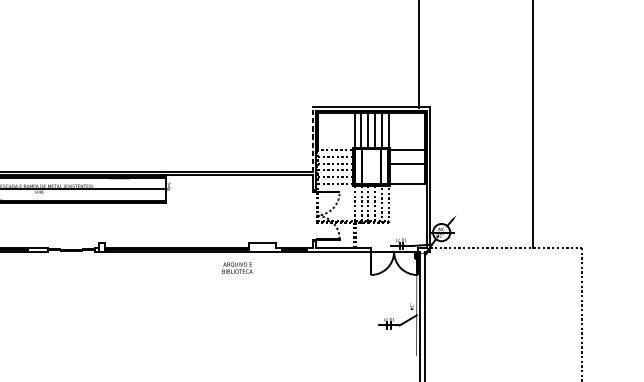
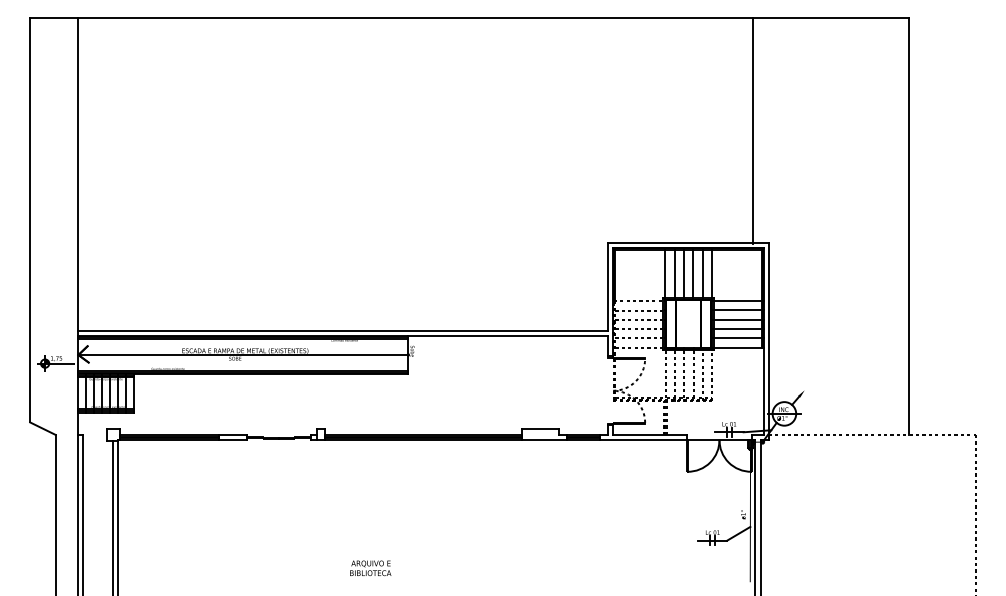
line: (312, 139) -> (608, 286), dashed -> solid
line: (407, 156) -> (737, 310), added
line: (407, 170) -> (737, 329), added
line: (407, 177) -> (737, 338), added
text: (237, 268) -> (370, 568), moved

